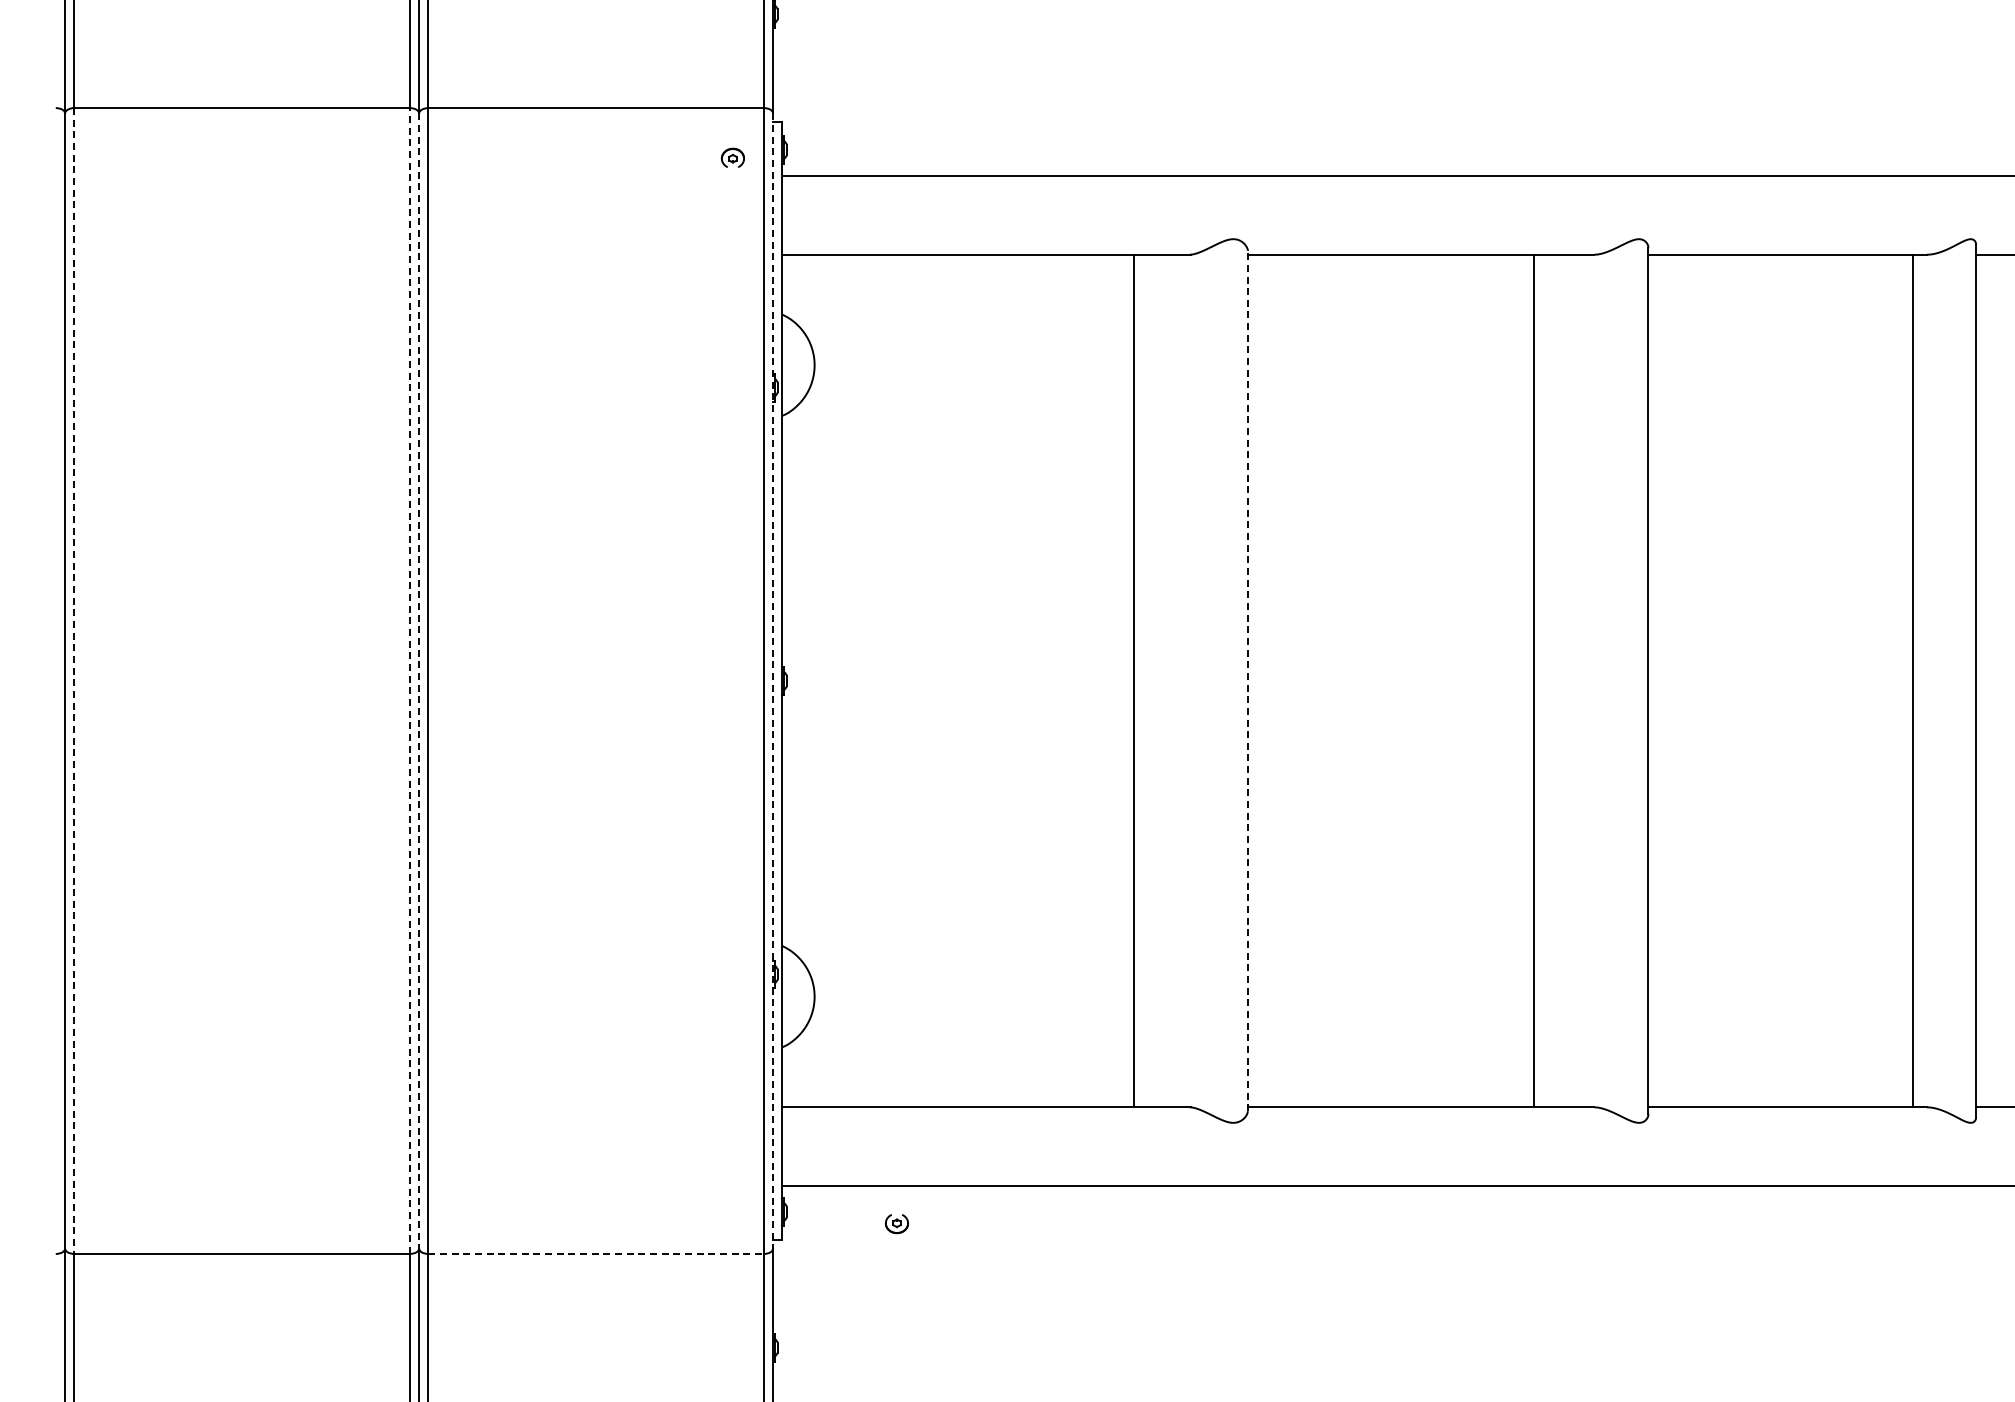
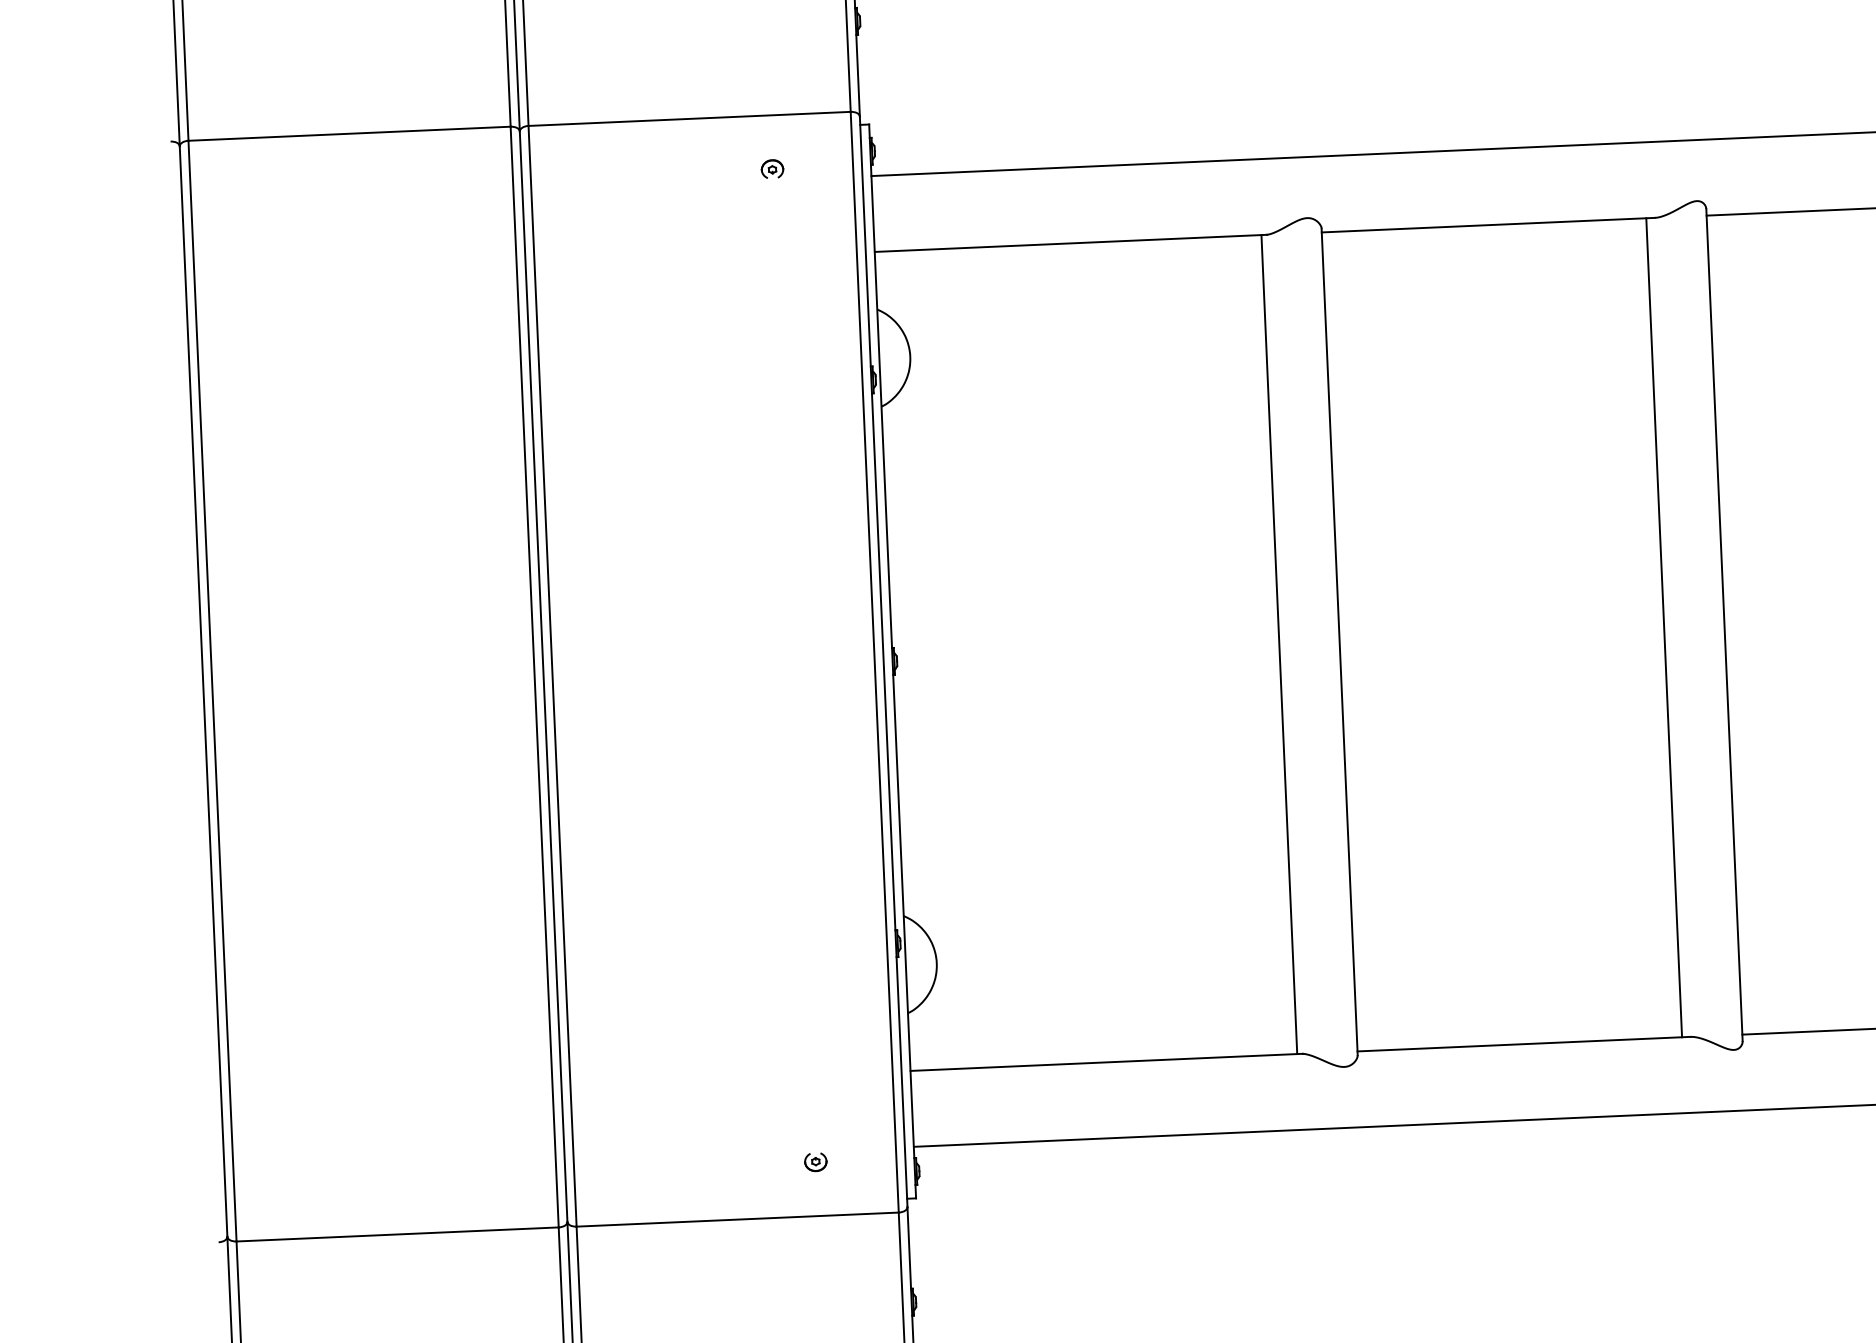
part: (732, 157) -> (772, 168), moved
line: (1134, 680) -> (1279, 644), moved
line: (1247, 680) -> (1339, 641), dashed -> solid
line: (1533, 680) -> (1664, 627), moved
line: (74, 681) -> (212, 691), dashed -> solid
line: (409, 681) -> (534, 677), dashed -> solid
line: (419, 681) -> (544, 677), dashed -> solid
line: (773, 681) -> (884, 662), dashed -> solid
part: (896, 1224) -> (815, 1162), moved
line: (596, 1253) -> (738, 1219), dashed -> solid

